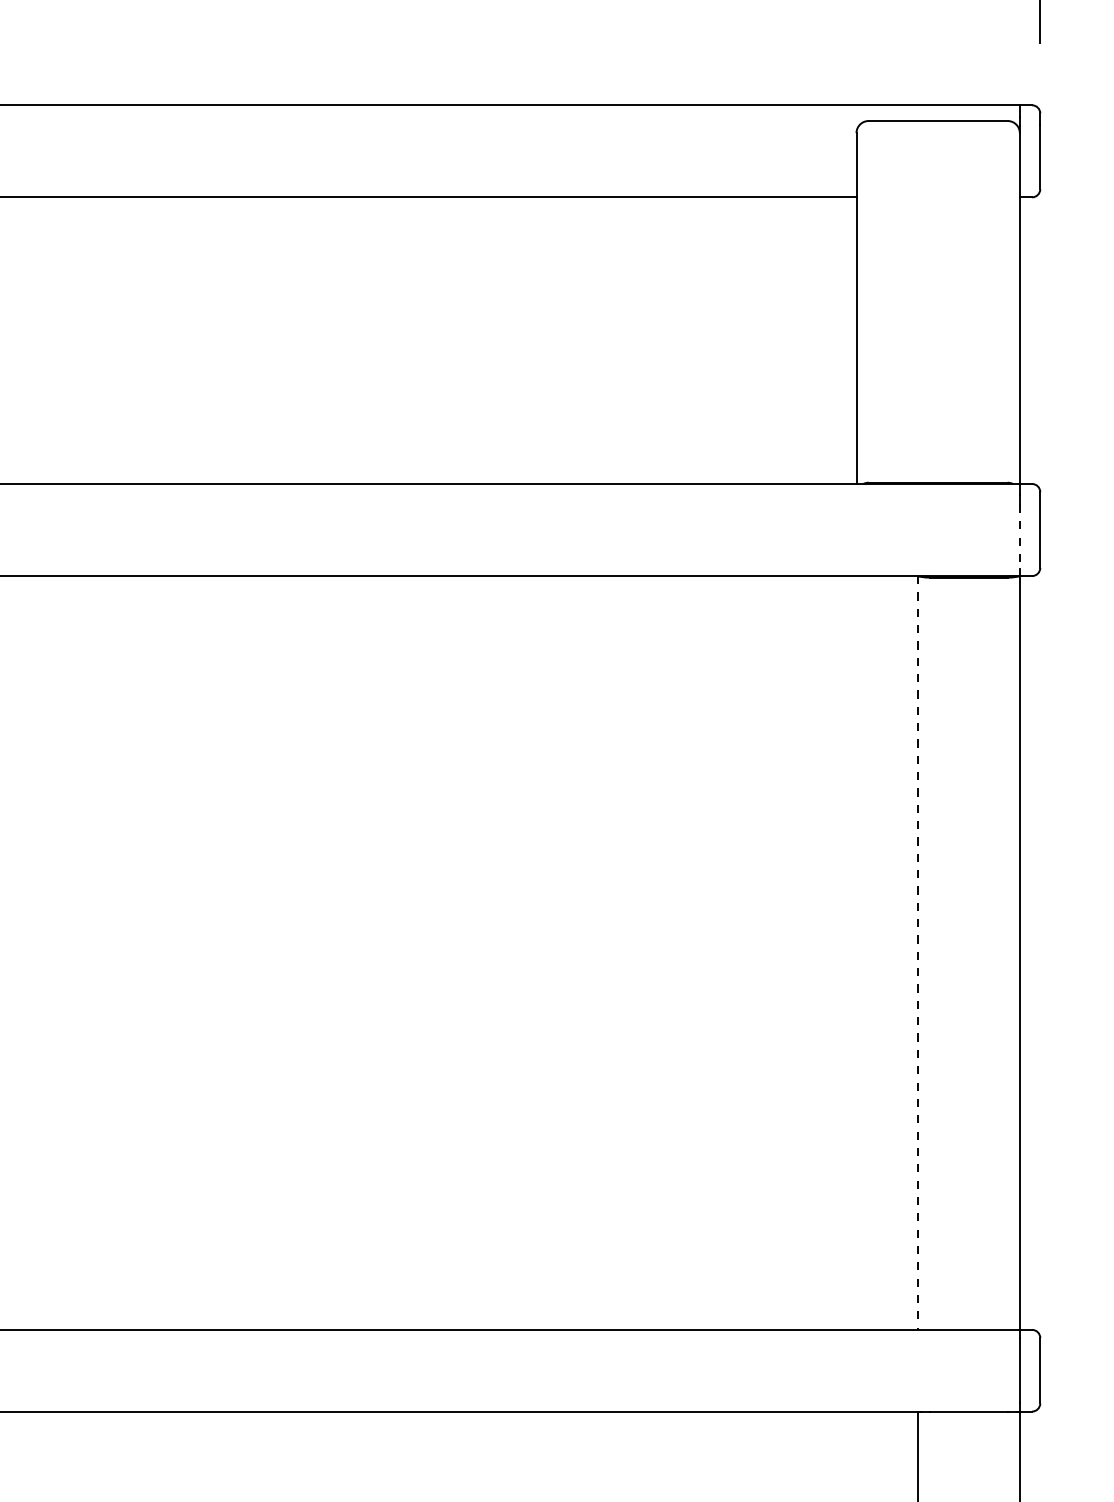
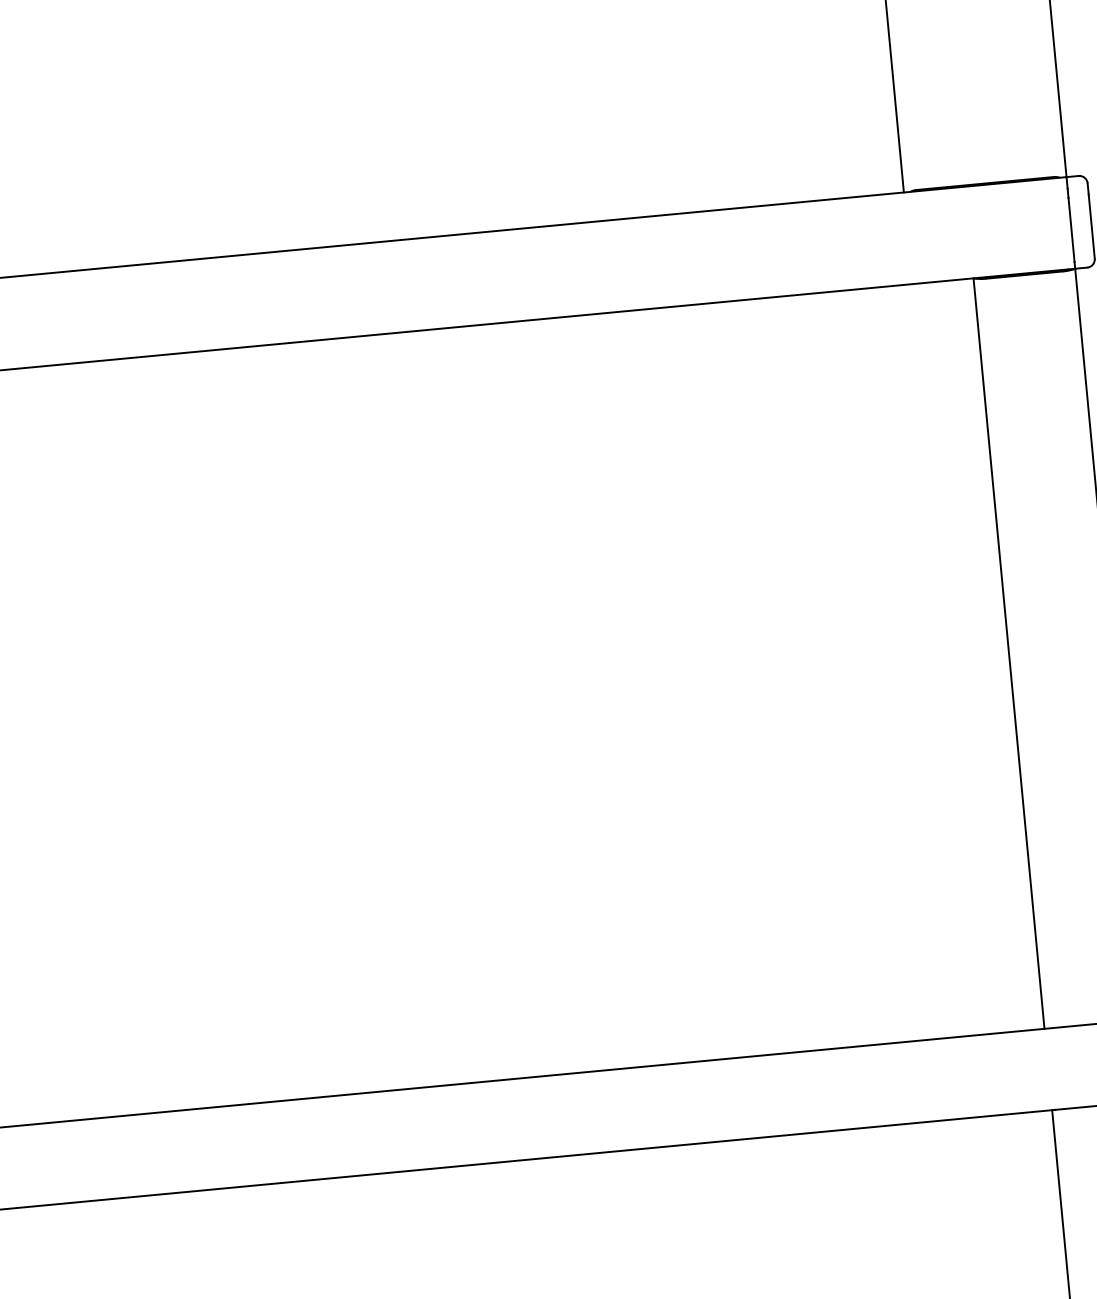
line: (1019, 537) -> (1071, 230), dashed -> solid
line: (917, 952) -> (1008, 653), dashed -> solid

